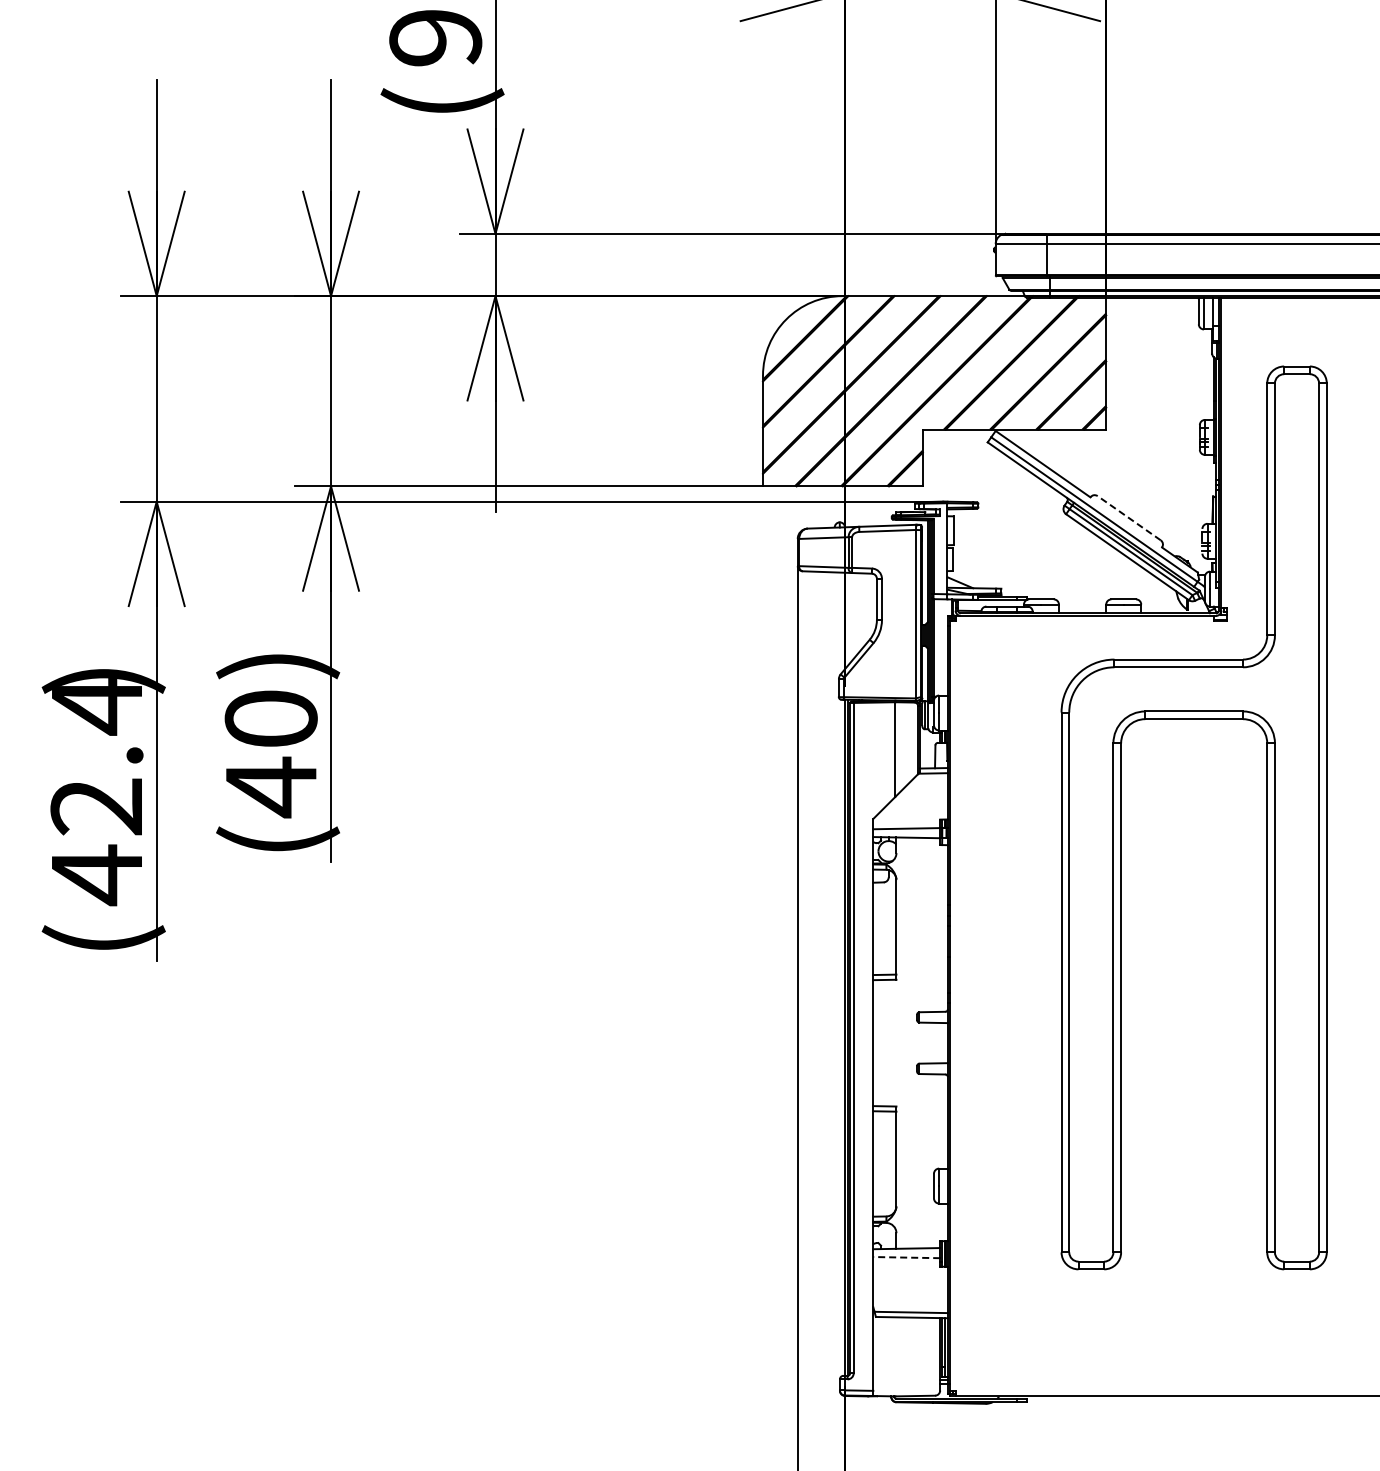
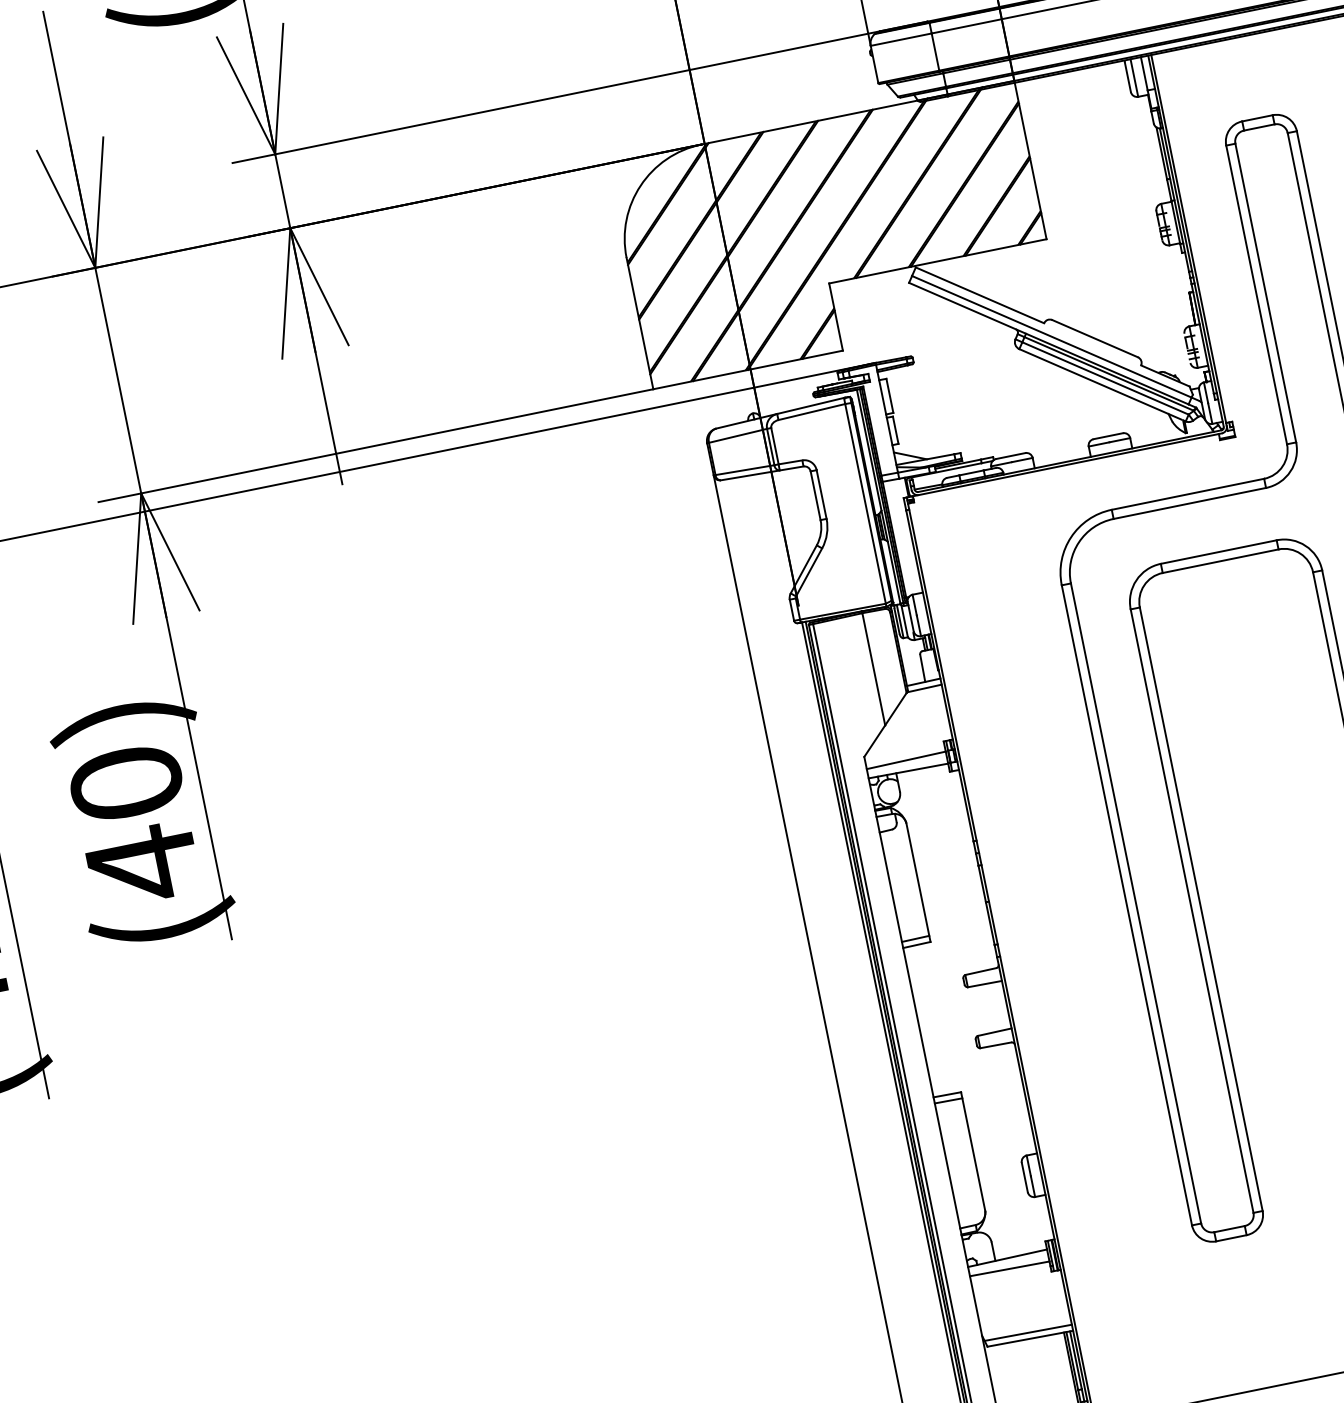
line: (1129, 518) -> (1095, 338), dashed -> solid
line: (906, 1257) -> (1009, 1268), dashed -> solid

